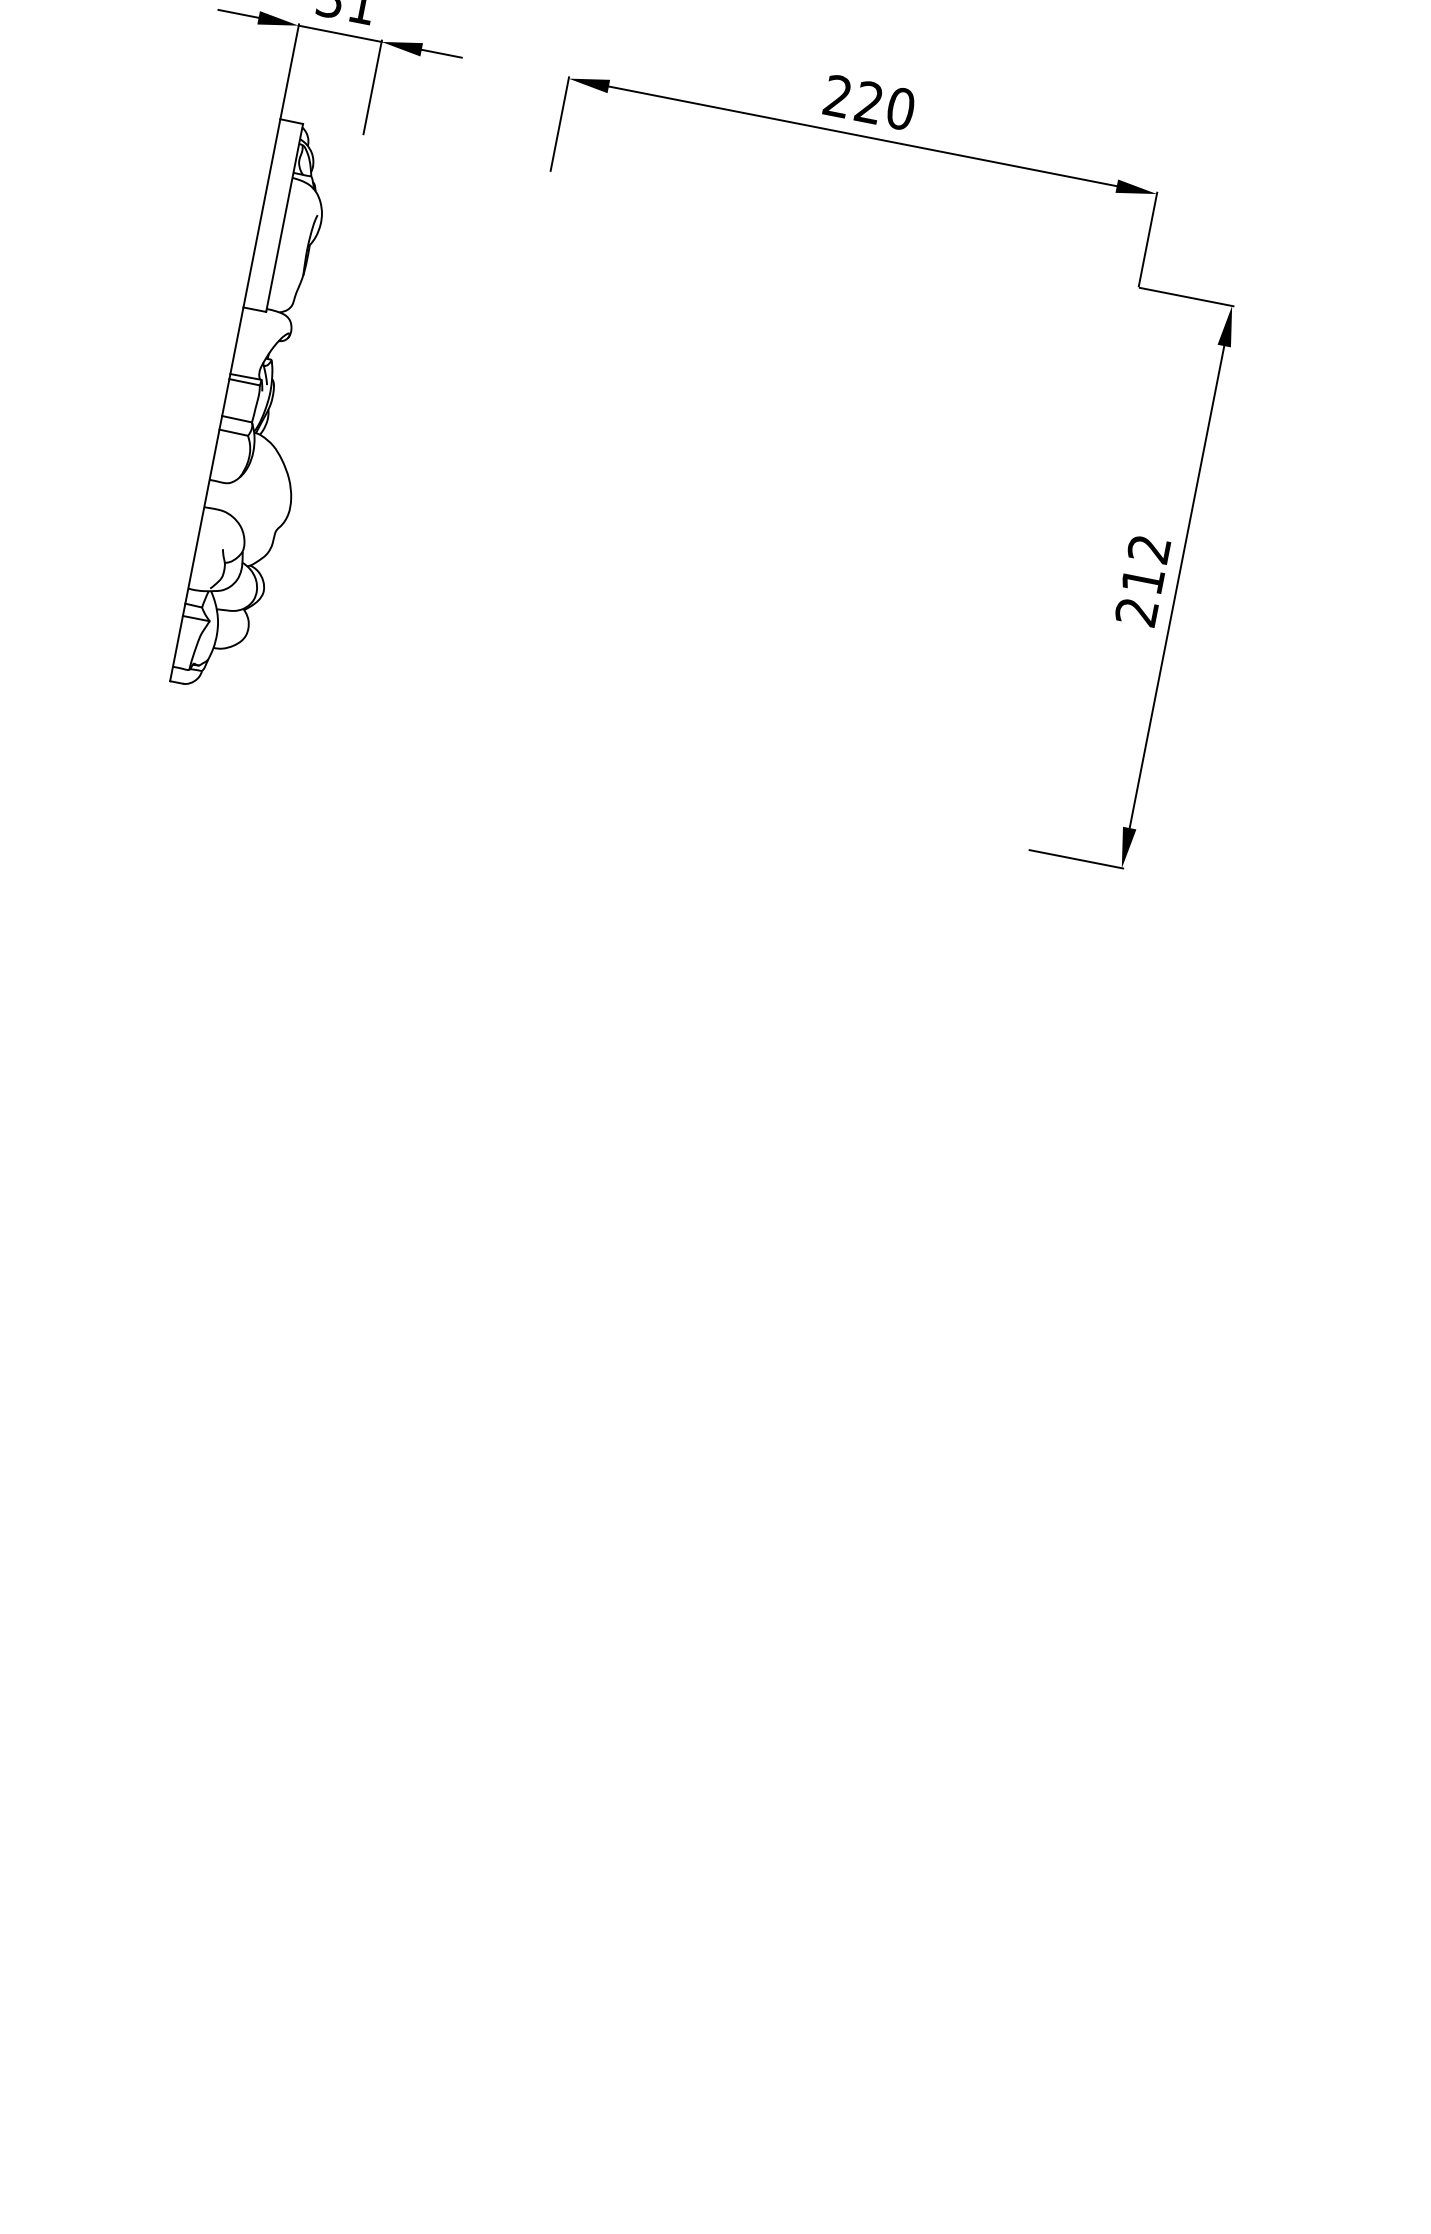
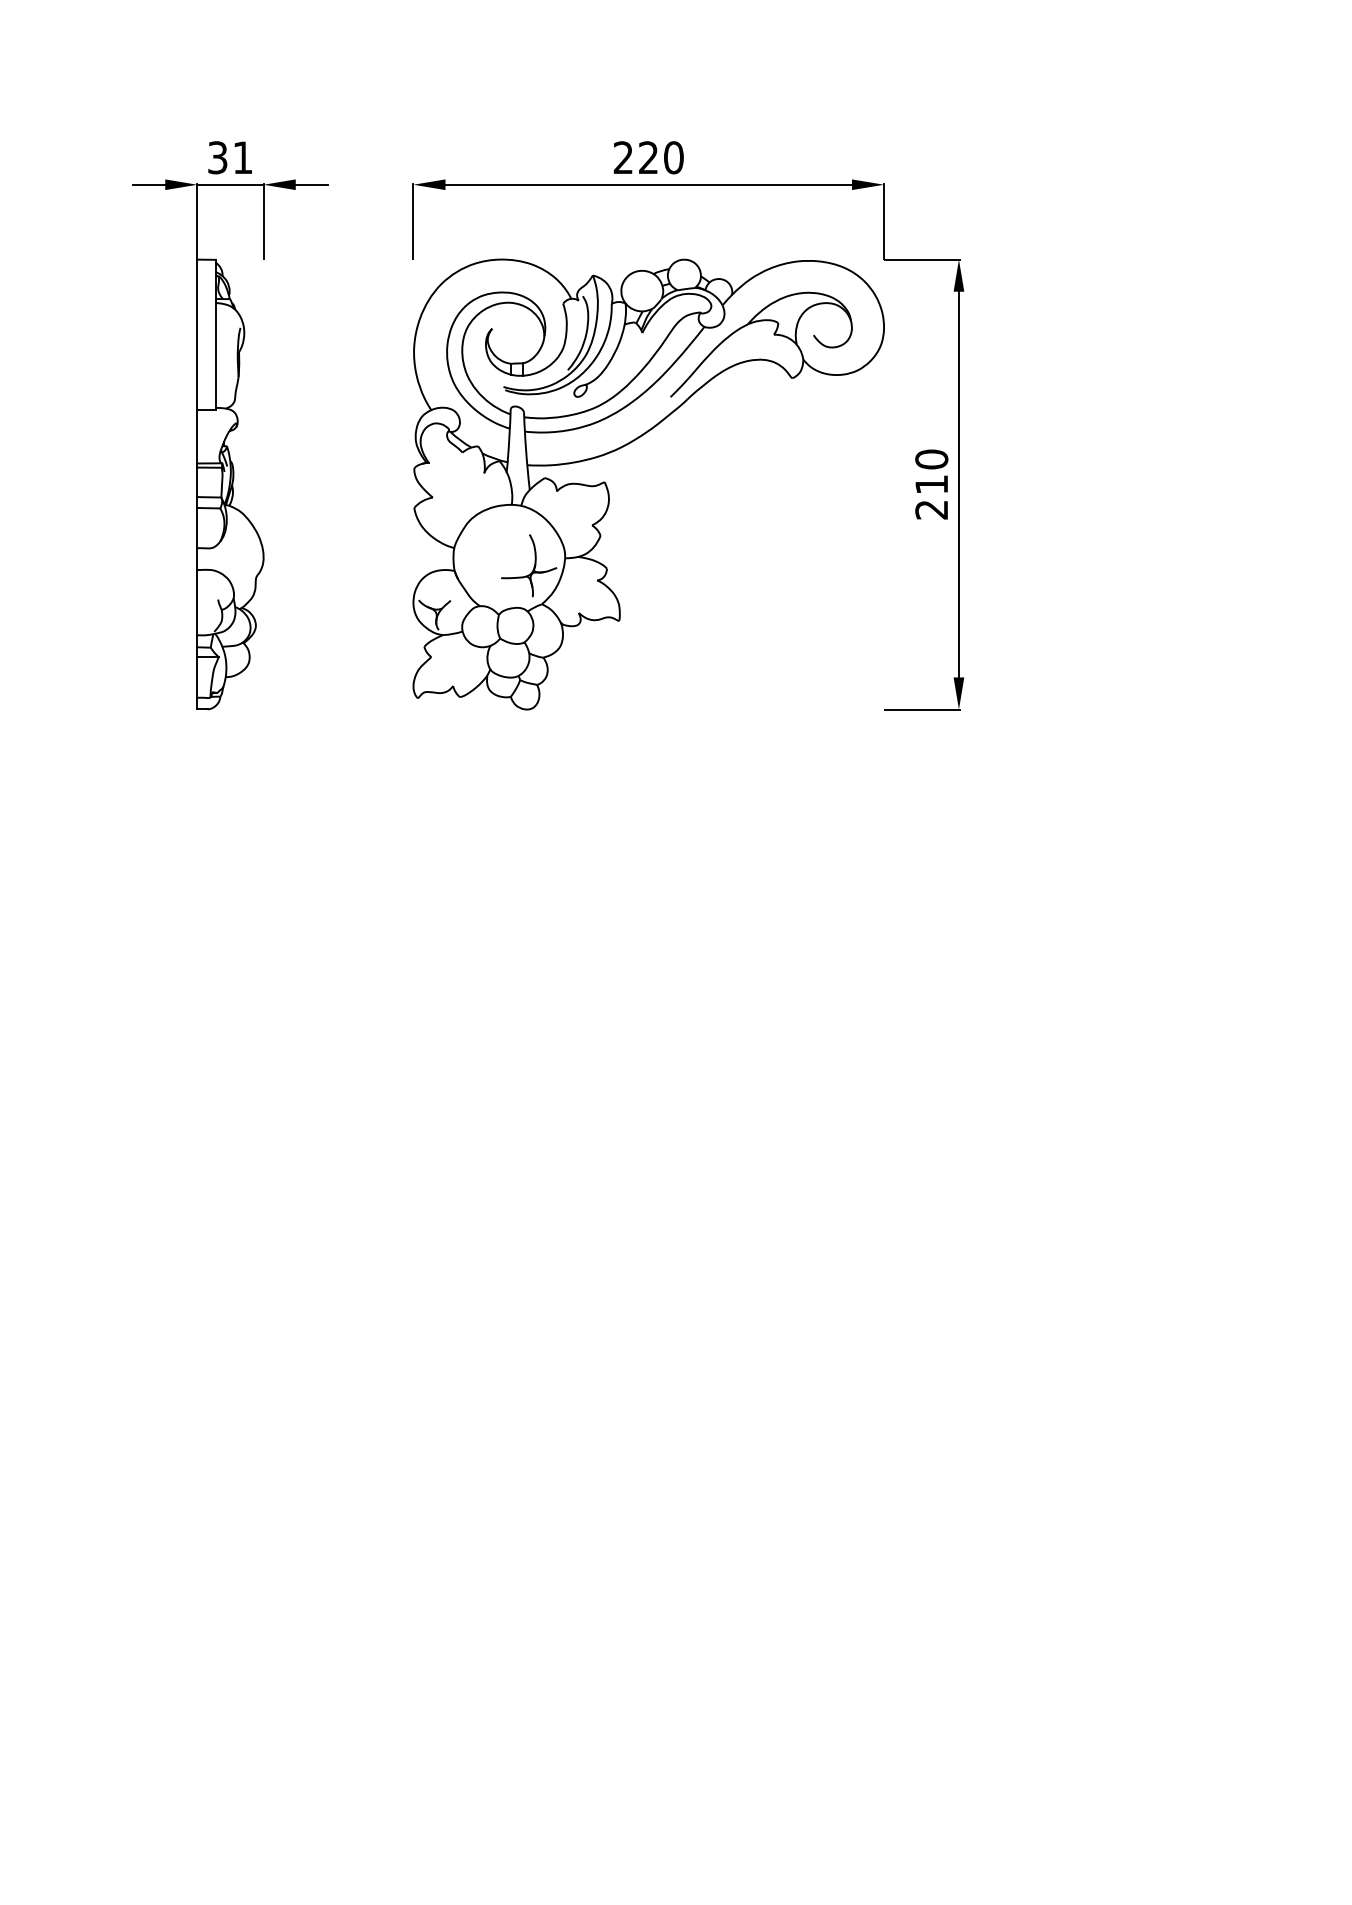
part: (738, 511) -> (609, 492), added
text: (1148, 549) -> (931, 459), 212 -> 210

